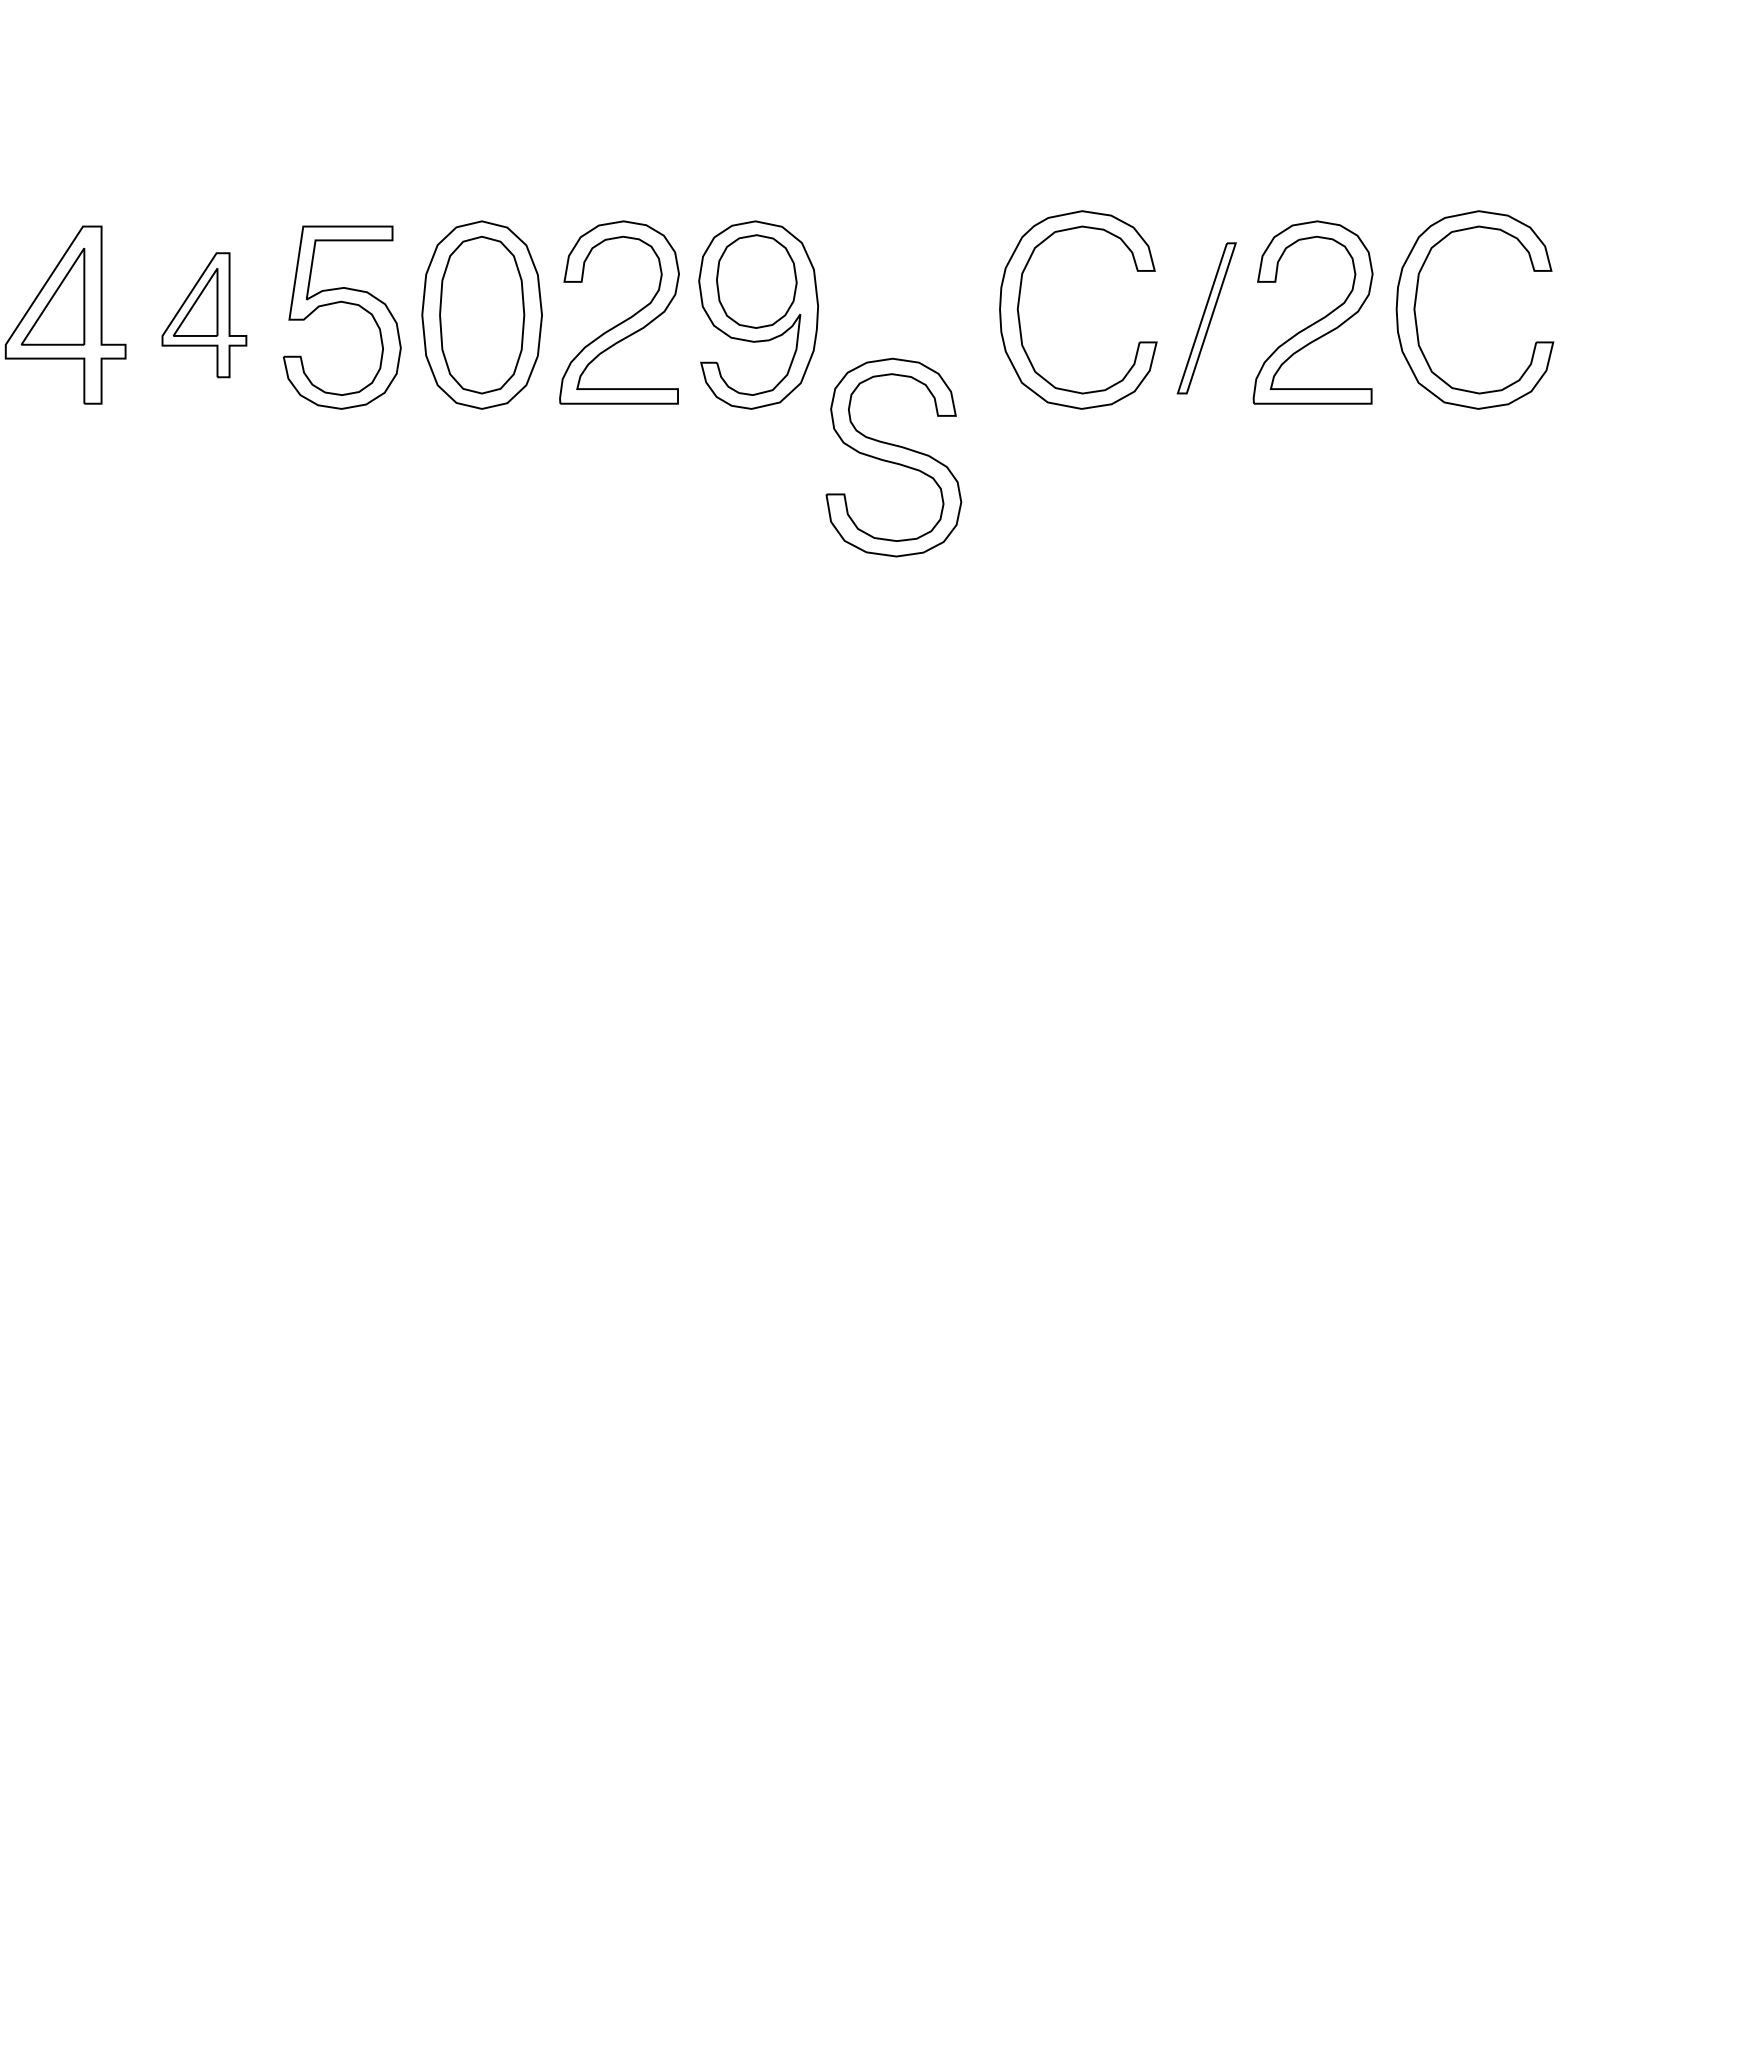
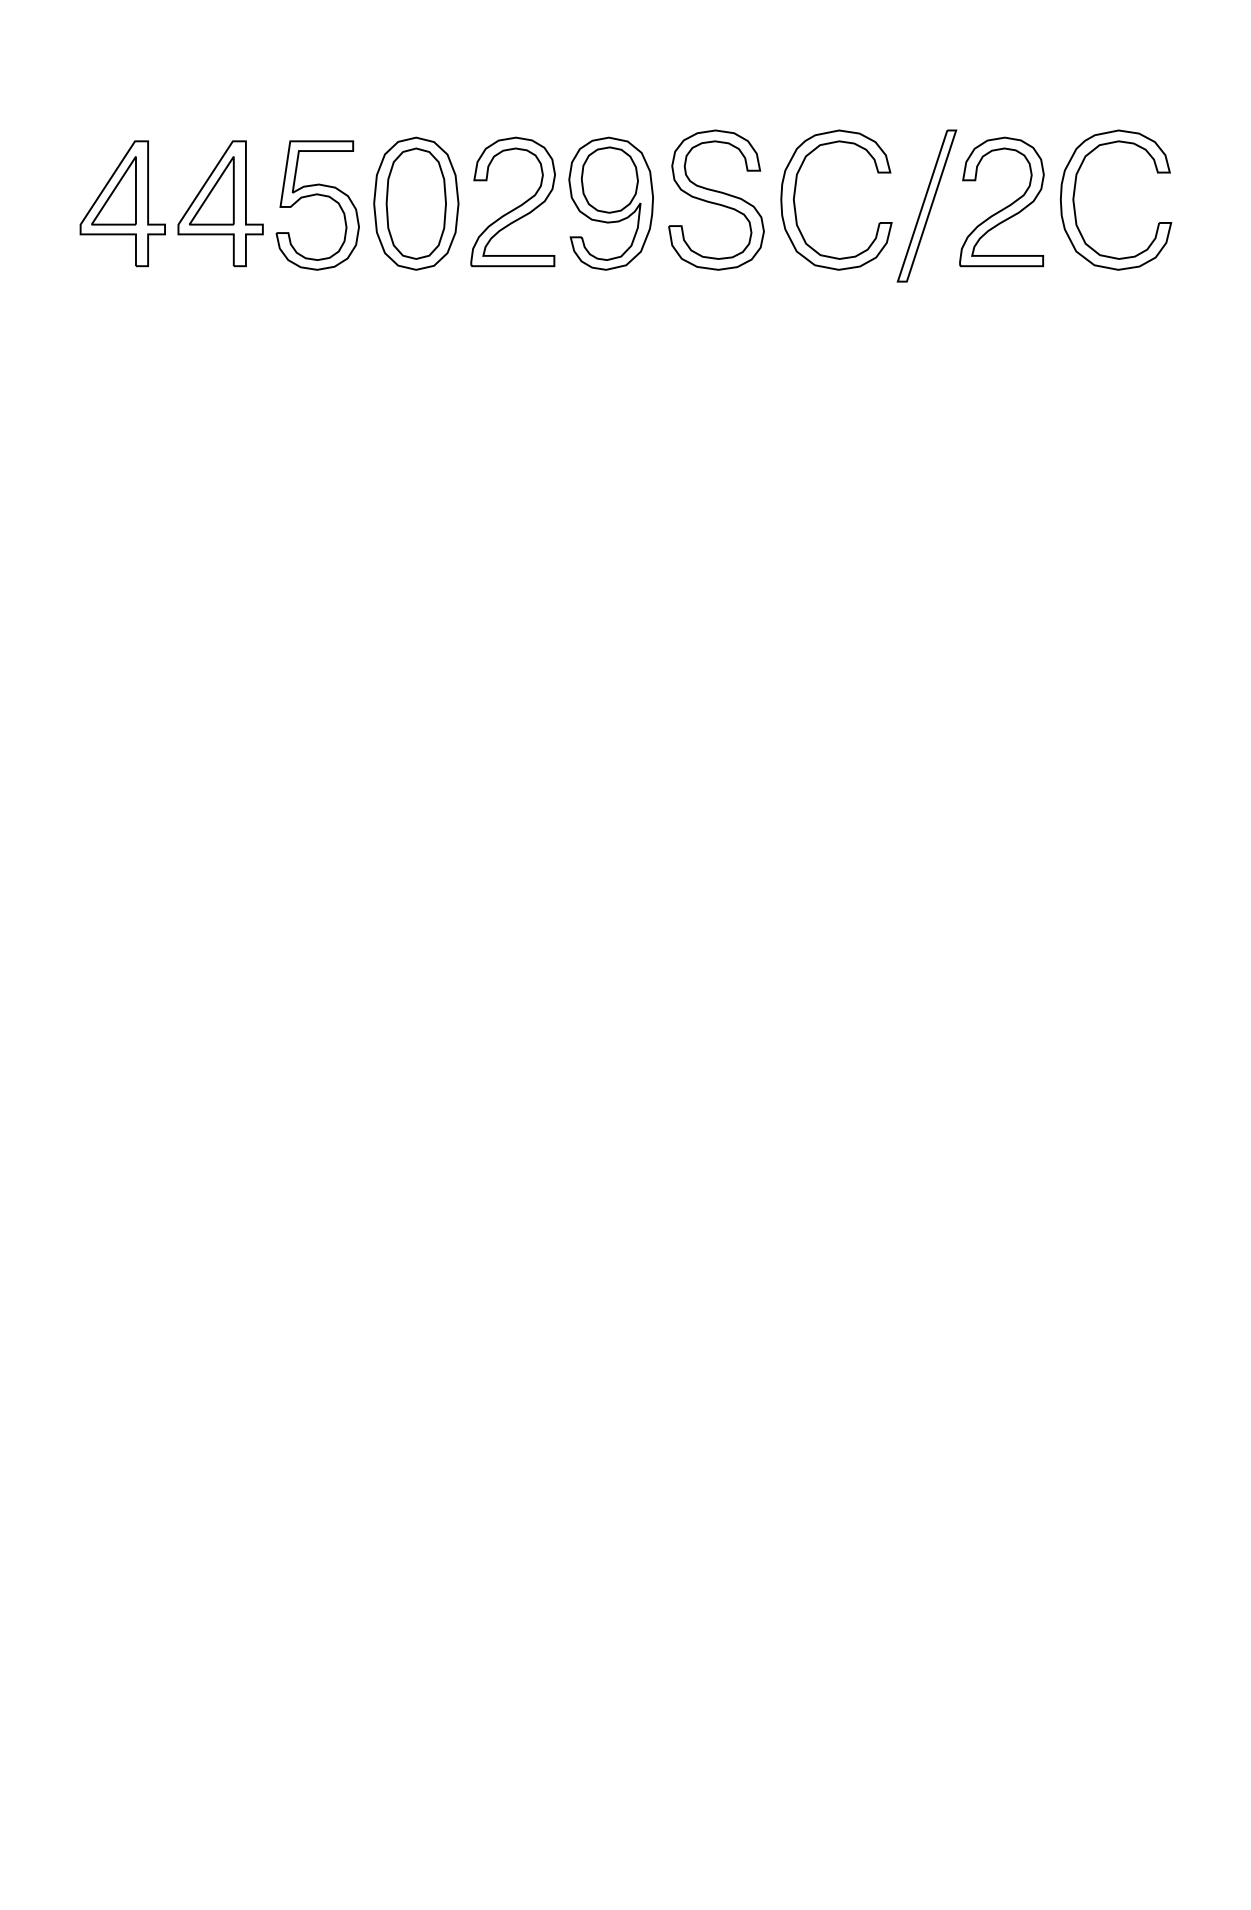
part: (204, 314) -> (220, 203), size x1.43
part: (1206, 317) -> (926, 205), size x1.43
part: (893, 456) -> (716, 199), moved

